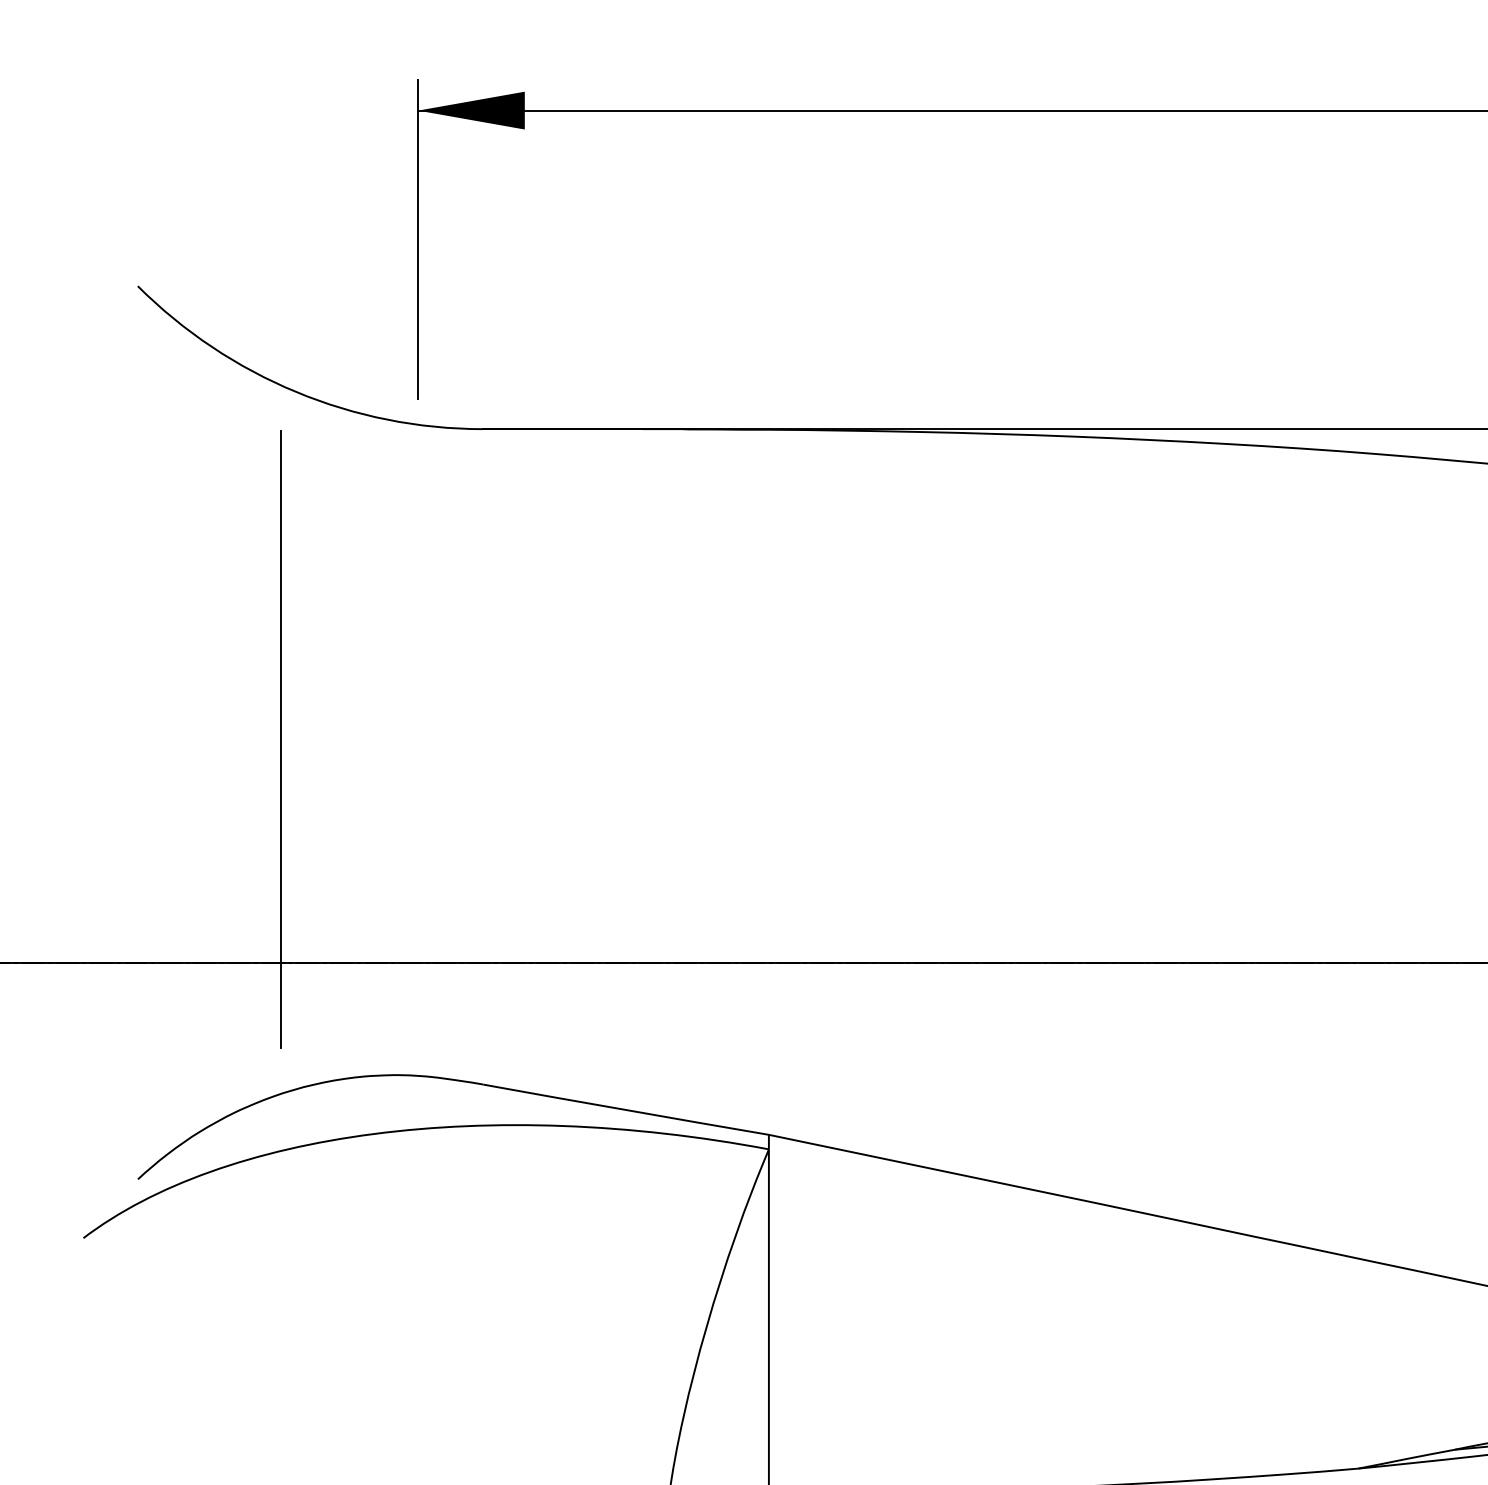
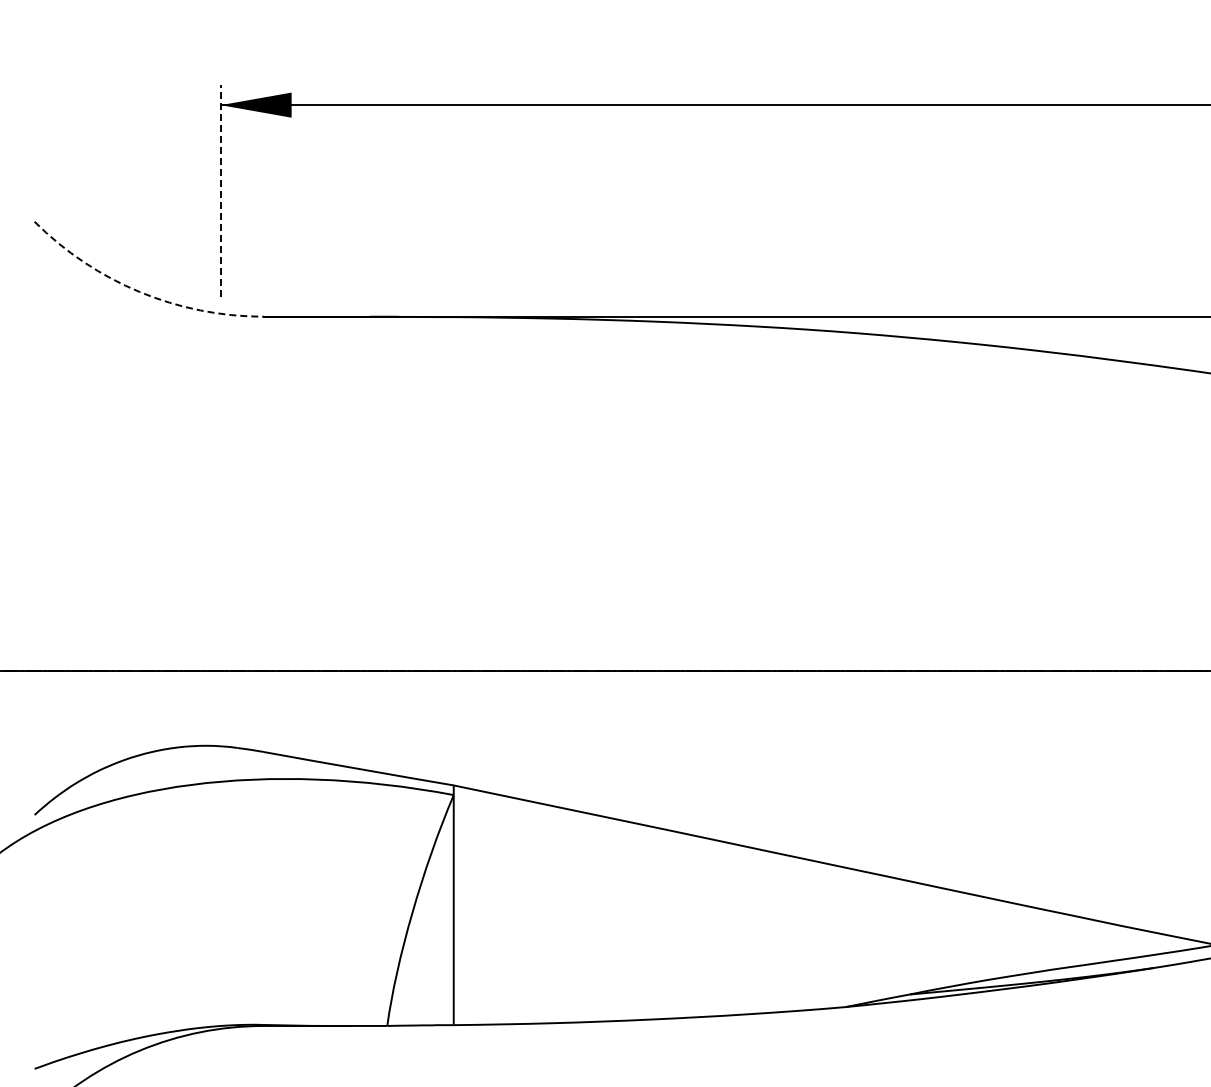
line: (417, 239) -> (220, 190), solid -> dashed
arc: (295, 392) -> (139, 292), solid -> dashed
line: (280, 738) -> (129, 522), removed

